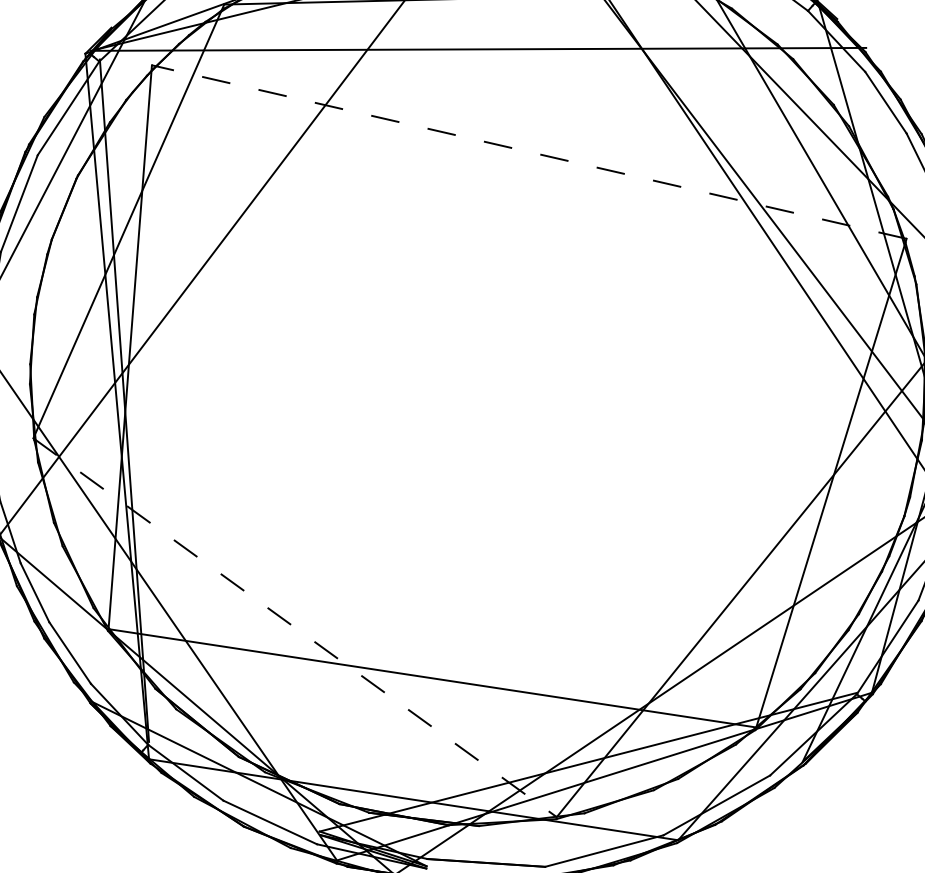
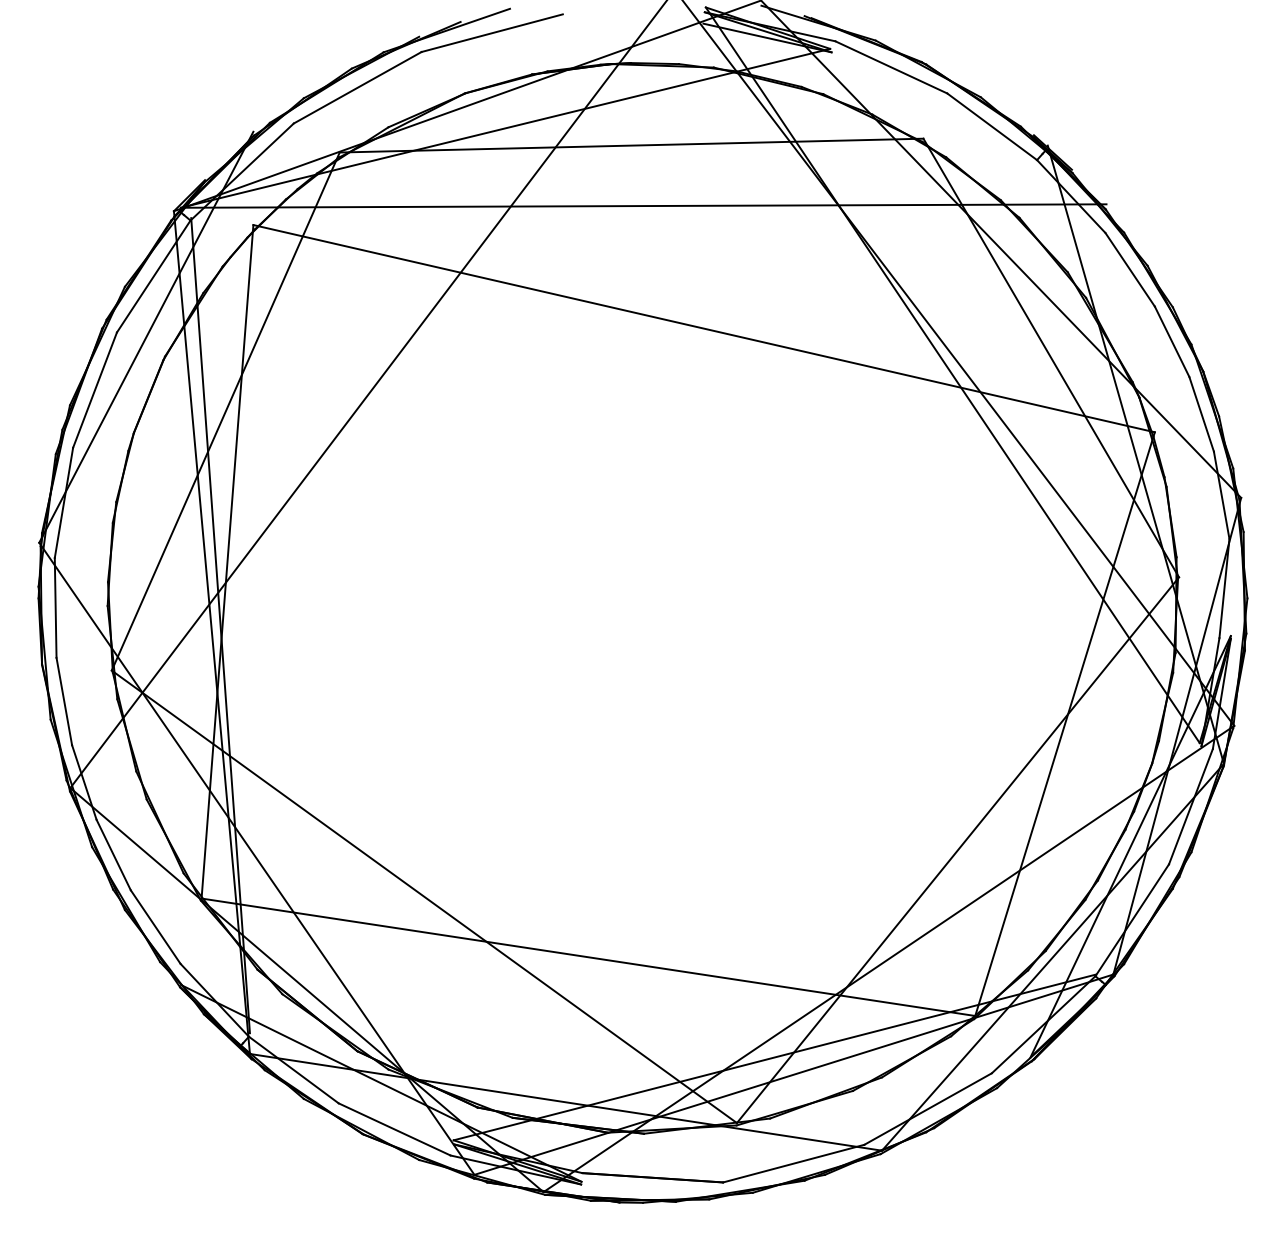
line: (528, 151) -> (703, 328), dashed -> solid
line: (295, 627) -> (424, 896), dashed -> solid

